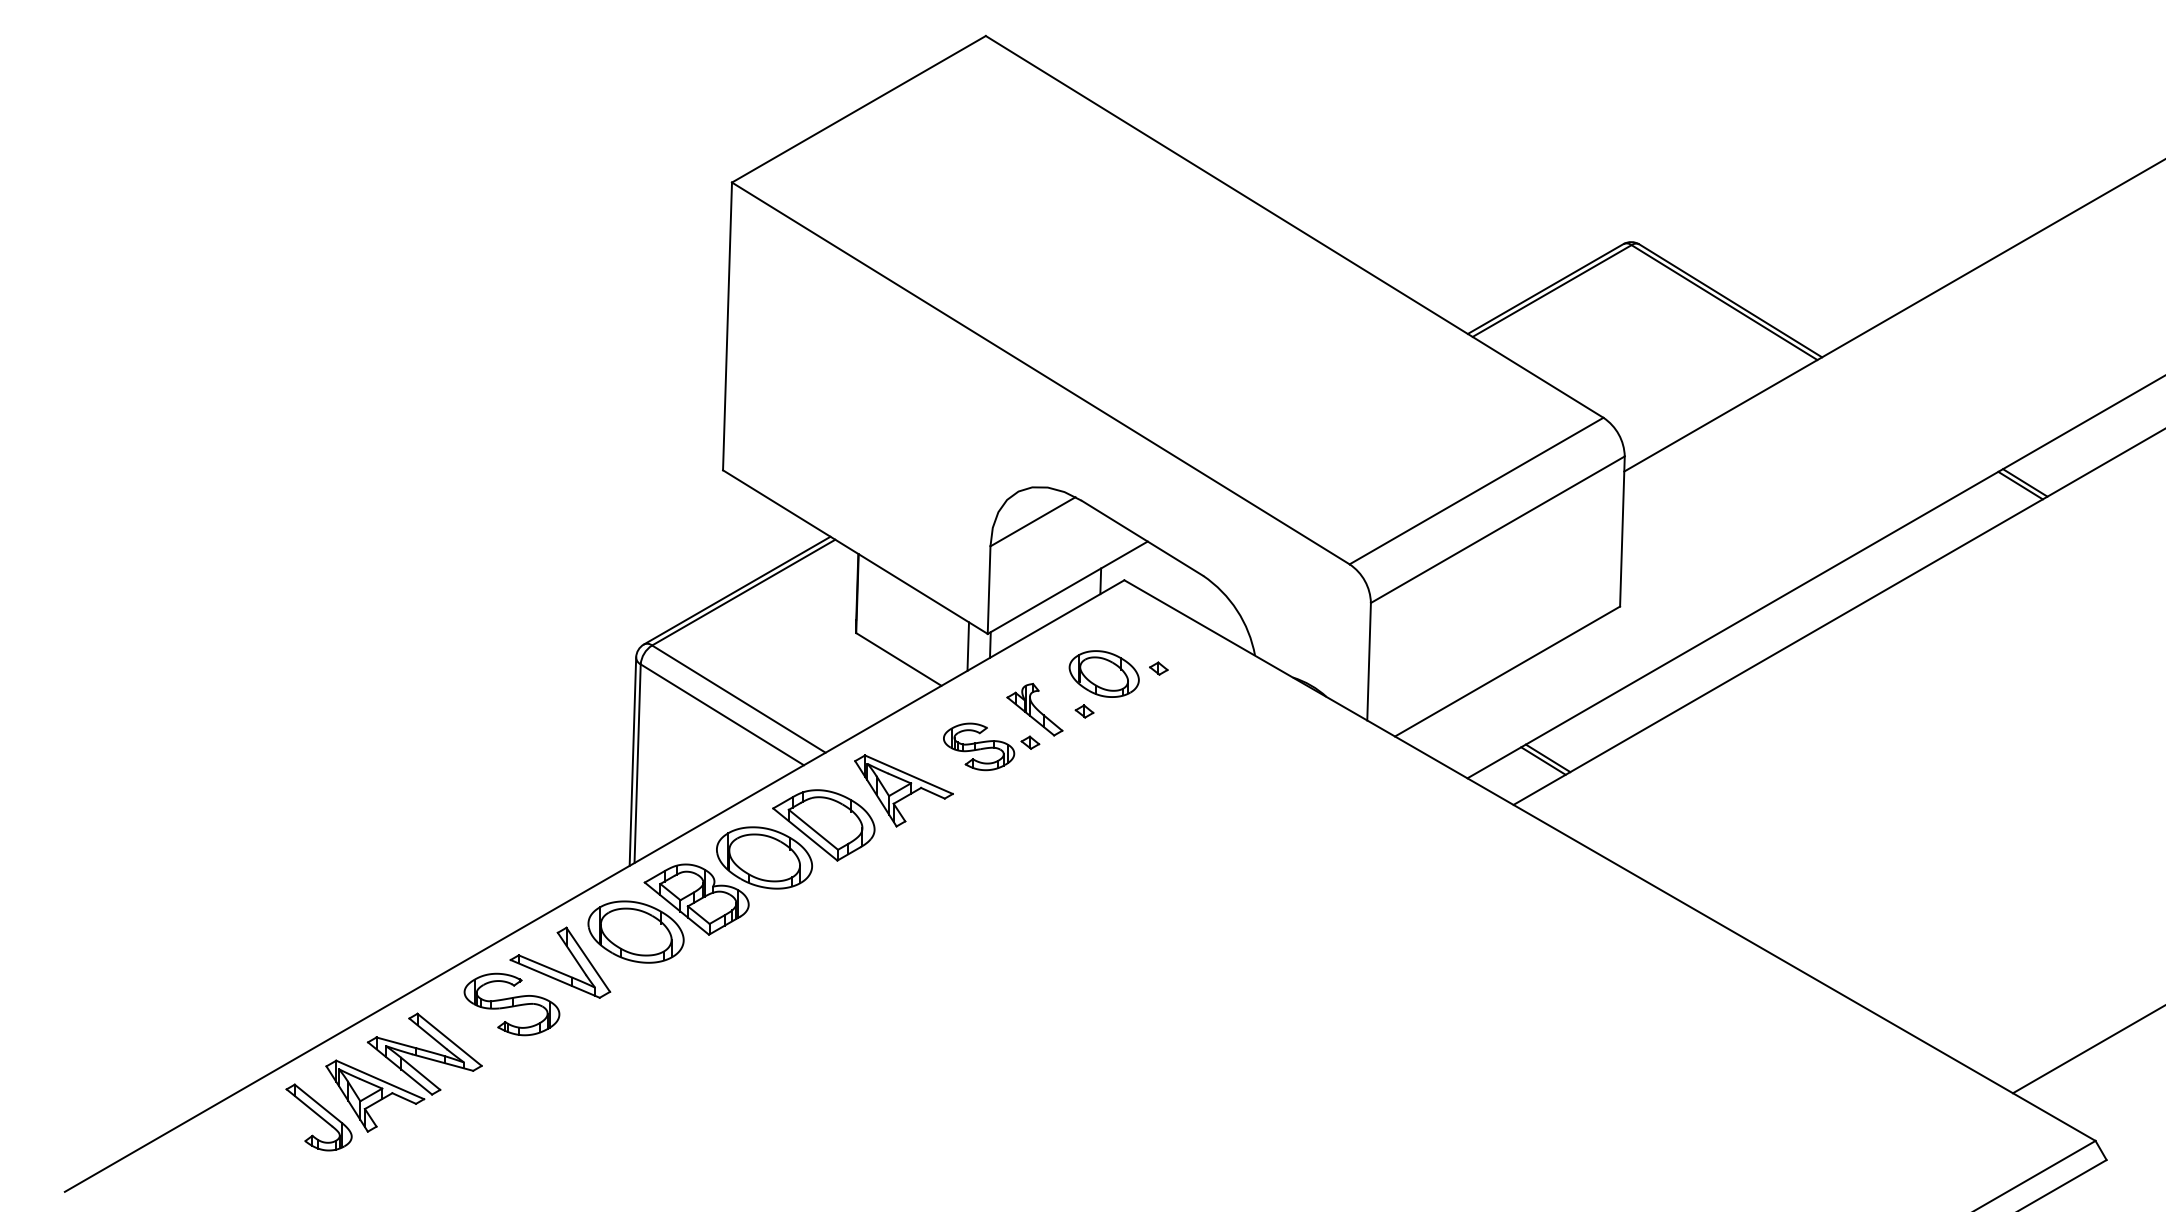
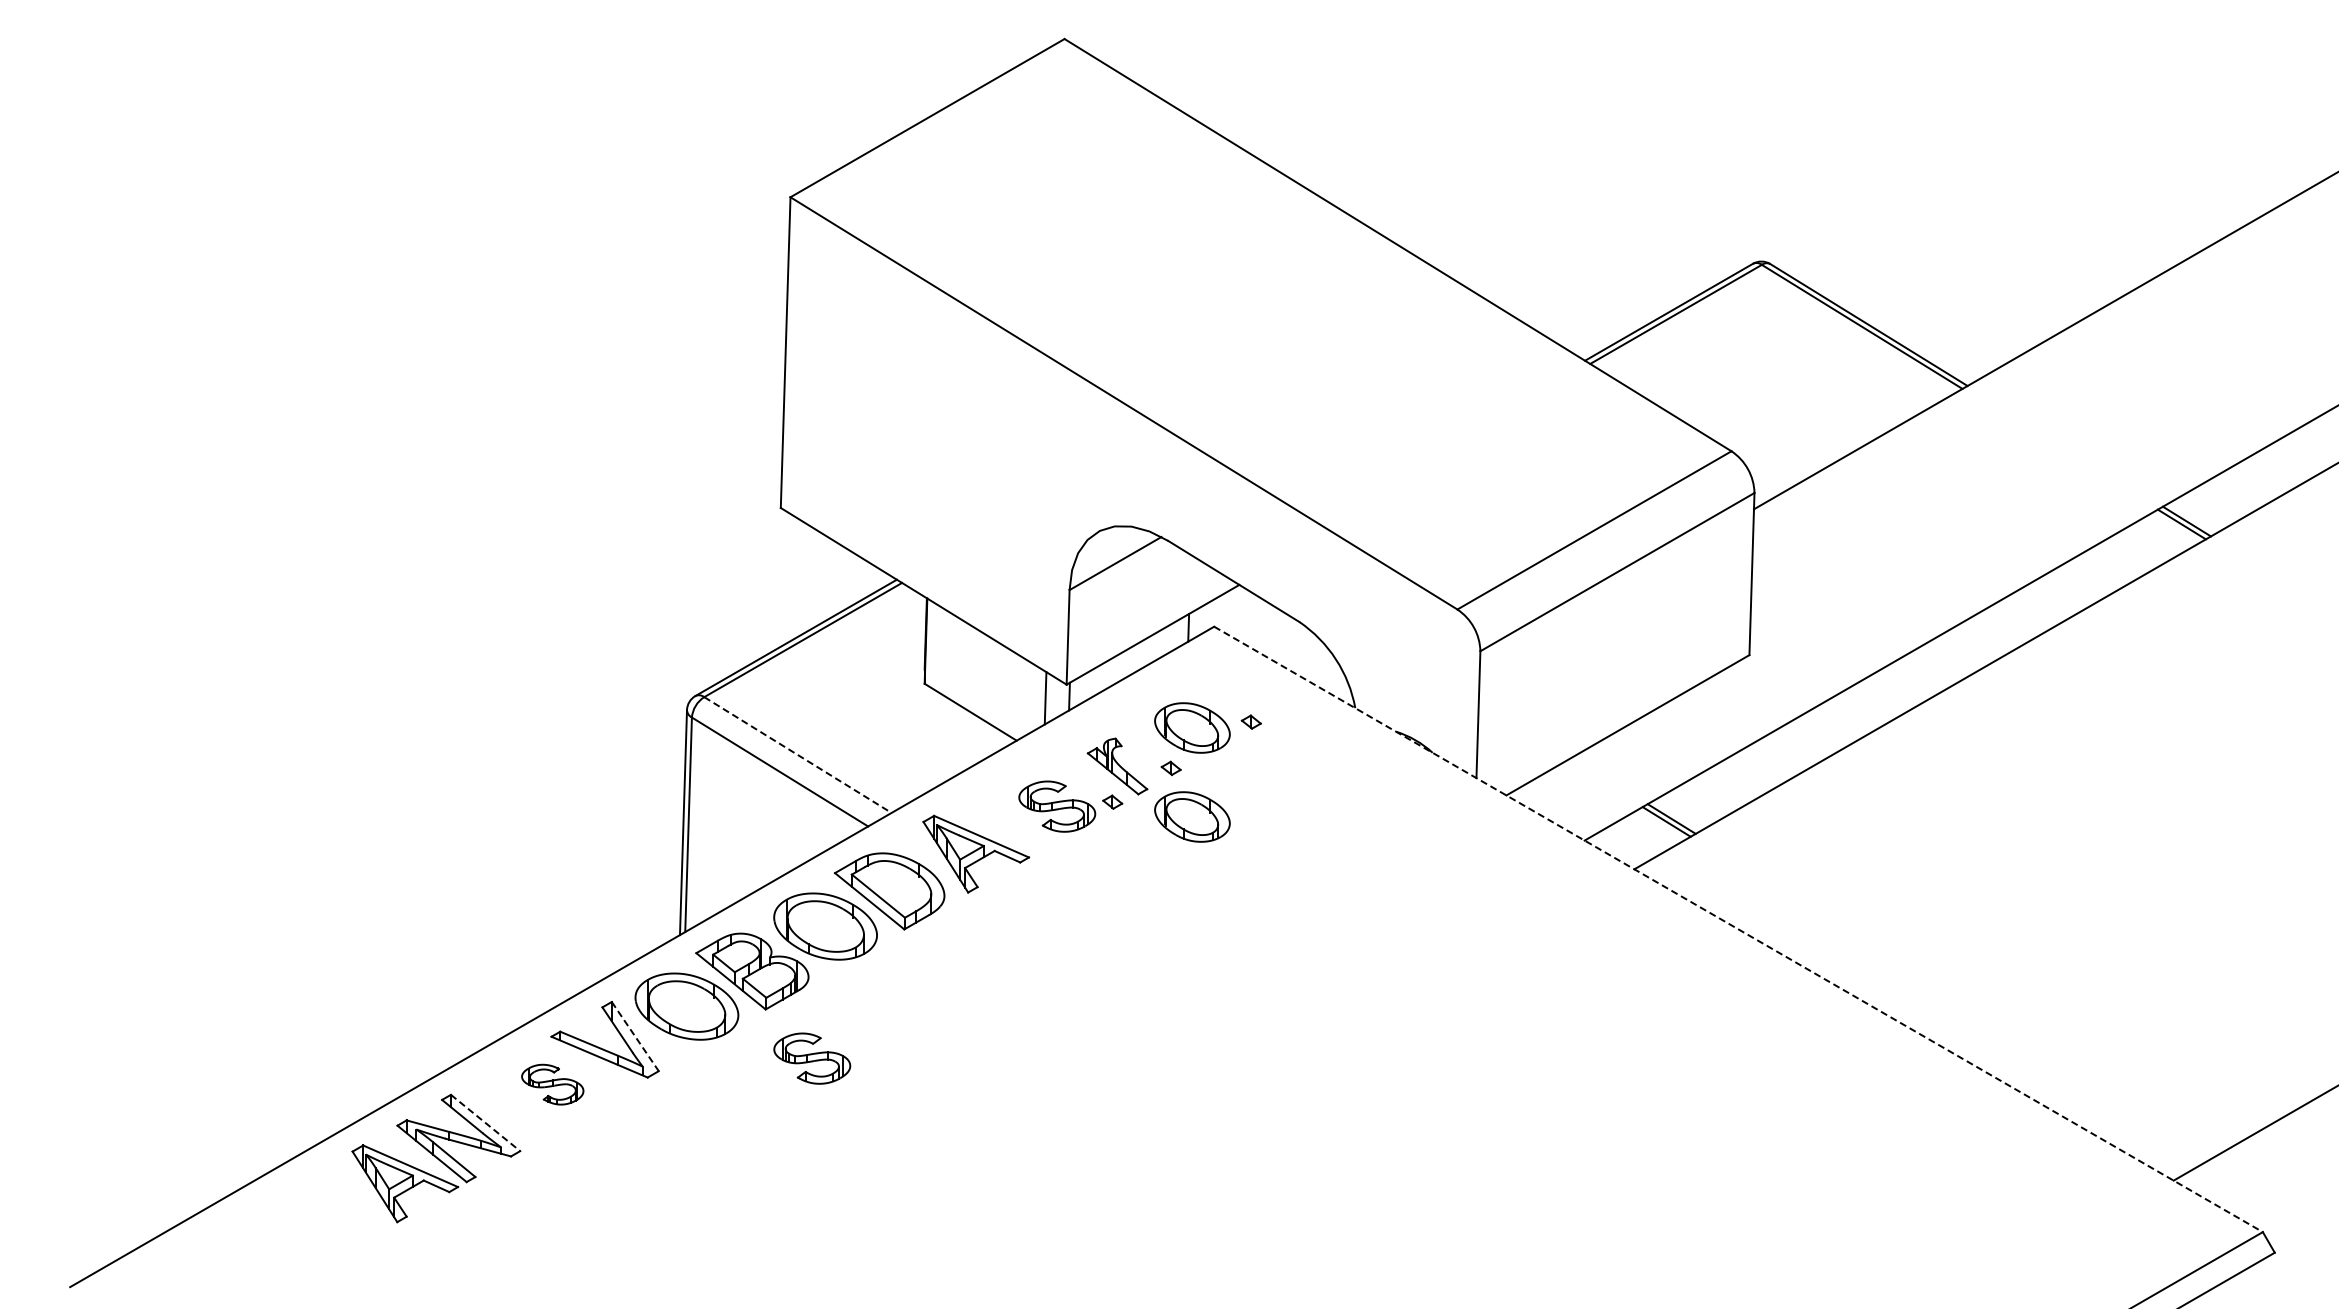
line: (739, 699) -> (798, 755), solid -> dashed
part: (1104, 756) -> (1192, 816), added
line: (1609, 860) -> (1738, 929), solid -> dashed
line: (588, 959) -> (635, 1036), solid -> dashed
part: (752, 980) -> (812, 1058), added
part: (511, 1004) -> (552, 1084), size x0.6
line: (449, 1040) -> (485, 1123), solid -> dashed
part: (318, 1117) -> (344, 1206), removed

